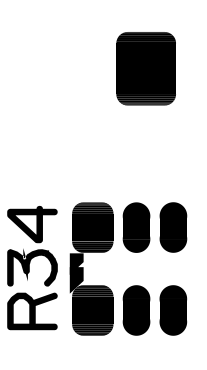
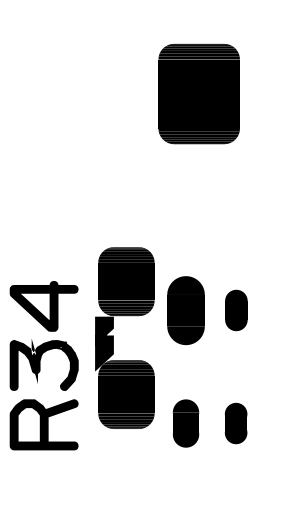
part: (173, 227) -> (236, 310), size x0.6
part: (83, 268) -> (113, 337), moved
part: (136, 310) -> (185, 423), size x0.7
part: (172, 310) -> (235, 423), size x0.6

